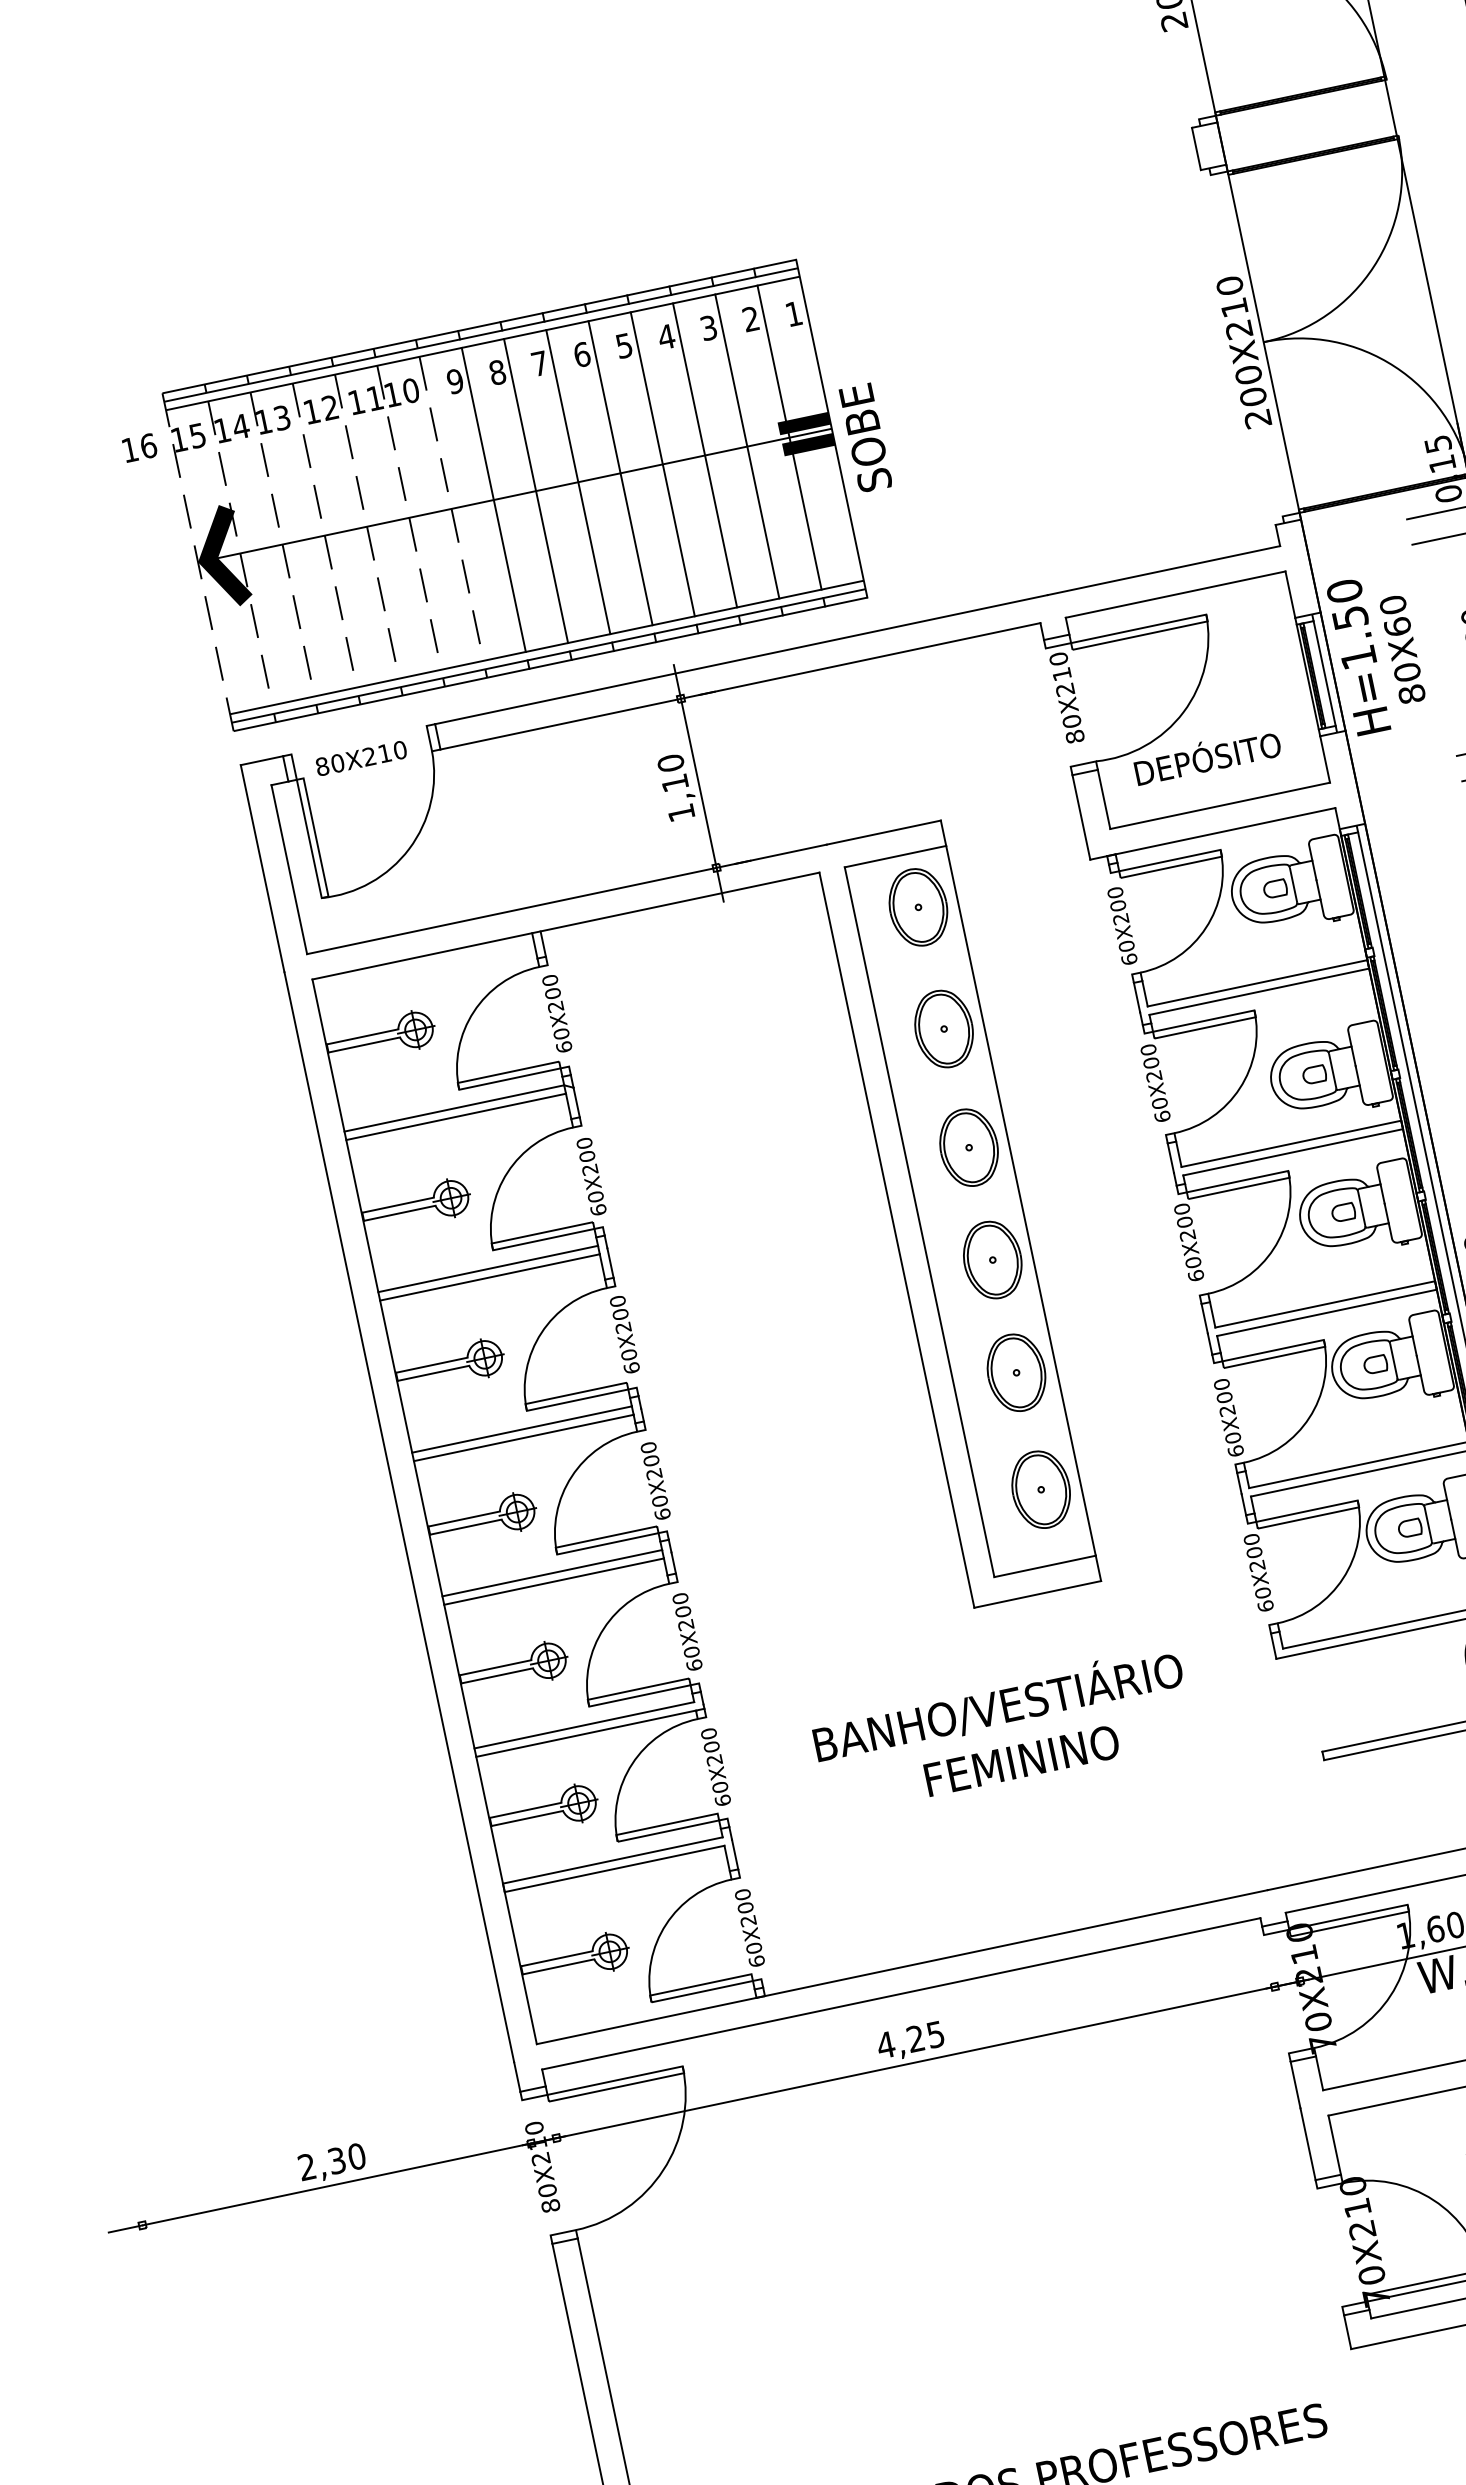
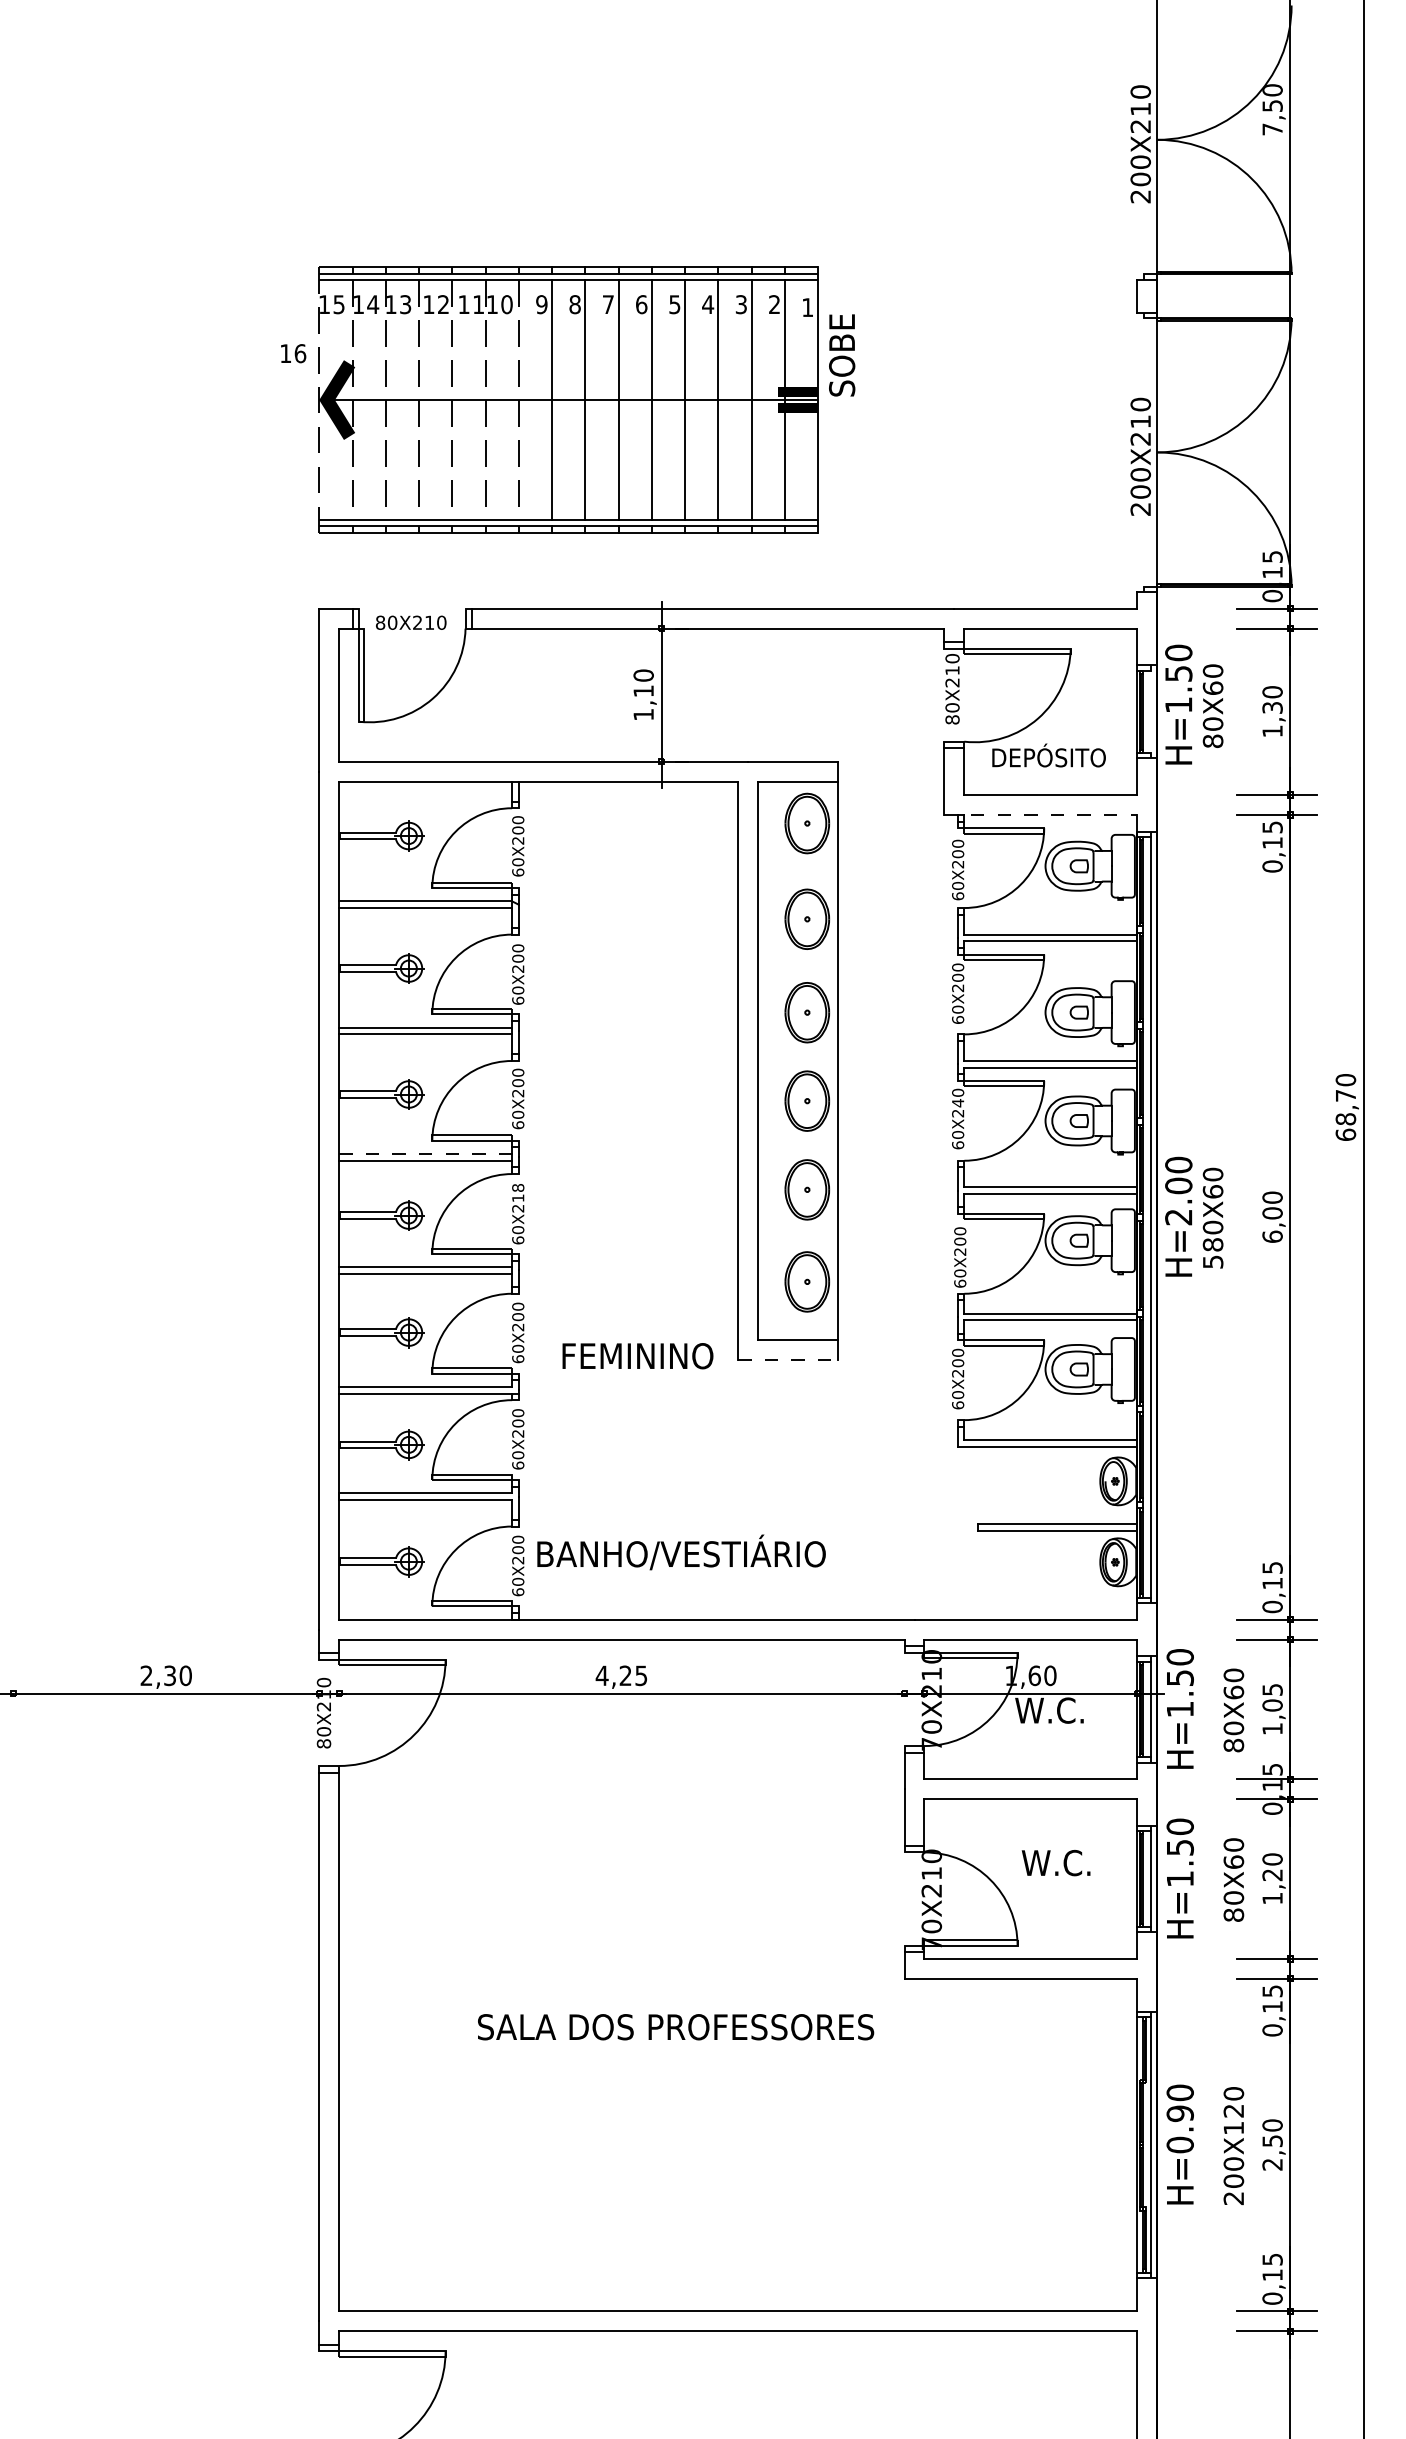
text: (866, 437) -> (842, 355), moved
part: (514, 494) -> (568, 399), moved
line: (1324, 673) -> (1150, 711), removed
line: (1213, 833) -> (1041, 814), solid -> dashed
text: (1185, 1222) -> (958, 1103), 60X200 -> 60X240
line: (523, 1429) -> (426, 1154), solid -> dashed
text: (650, 1453) -> (518, 1192), 60X200 -> 60X218
line: (1038, 1594) -> (788, 1360), solid -> dashed
text: (997, 1705) -> (681, 1552), moved
text: (1021, 1761) -> (637, 1356), moved

